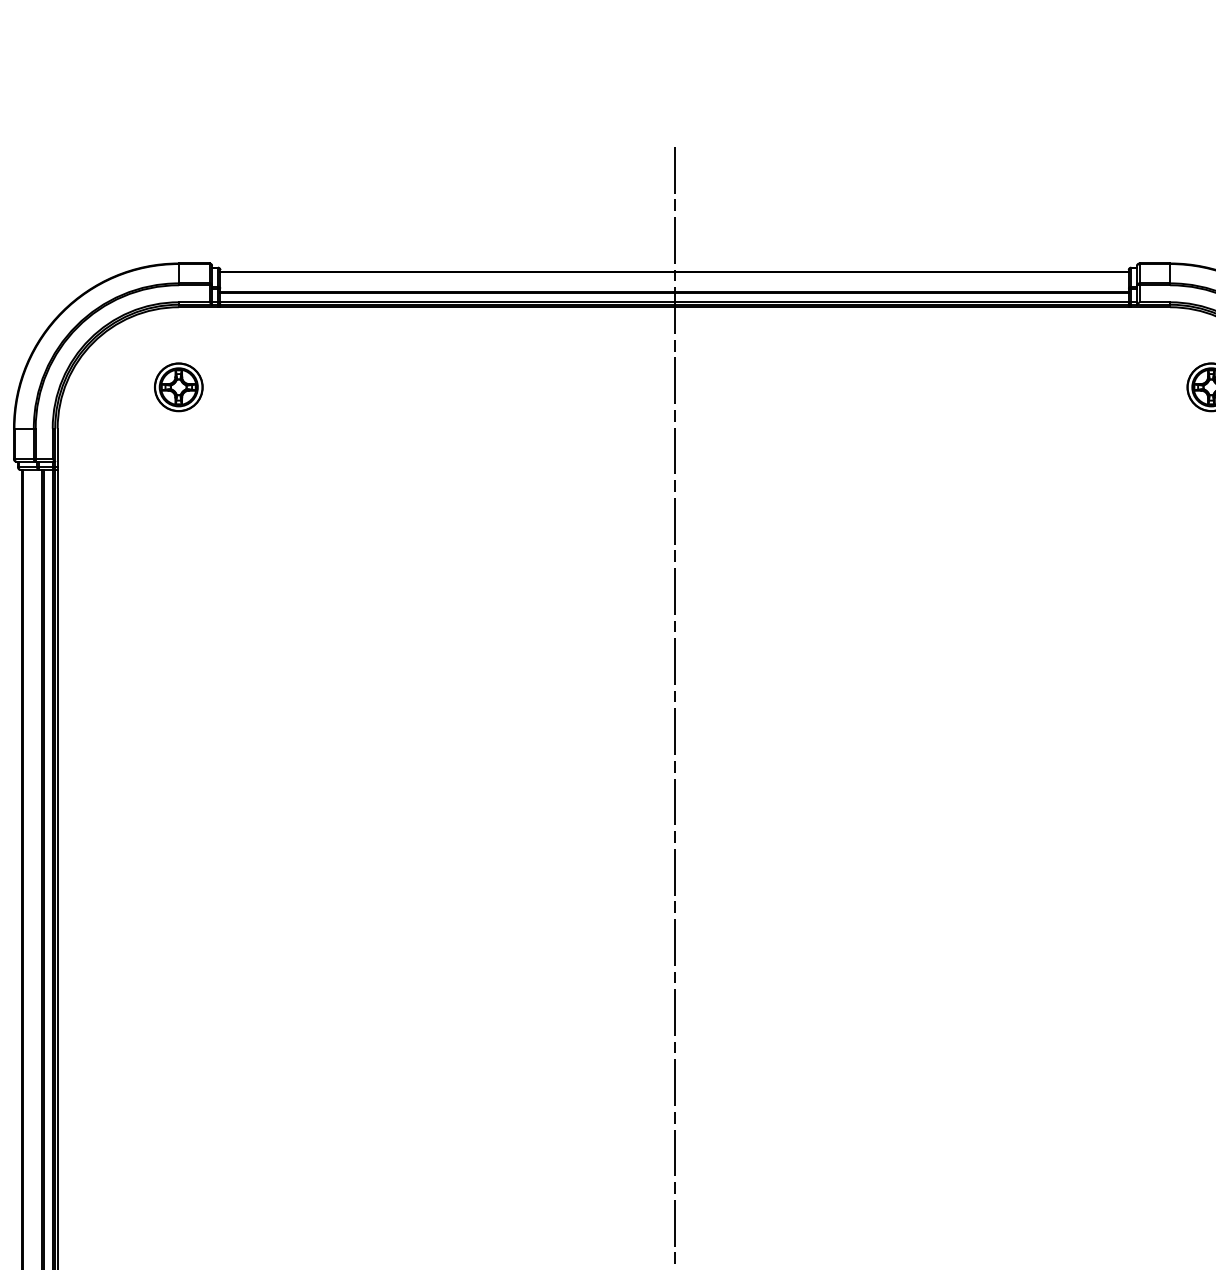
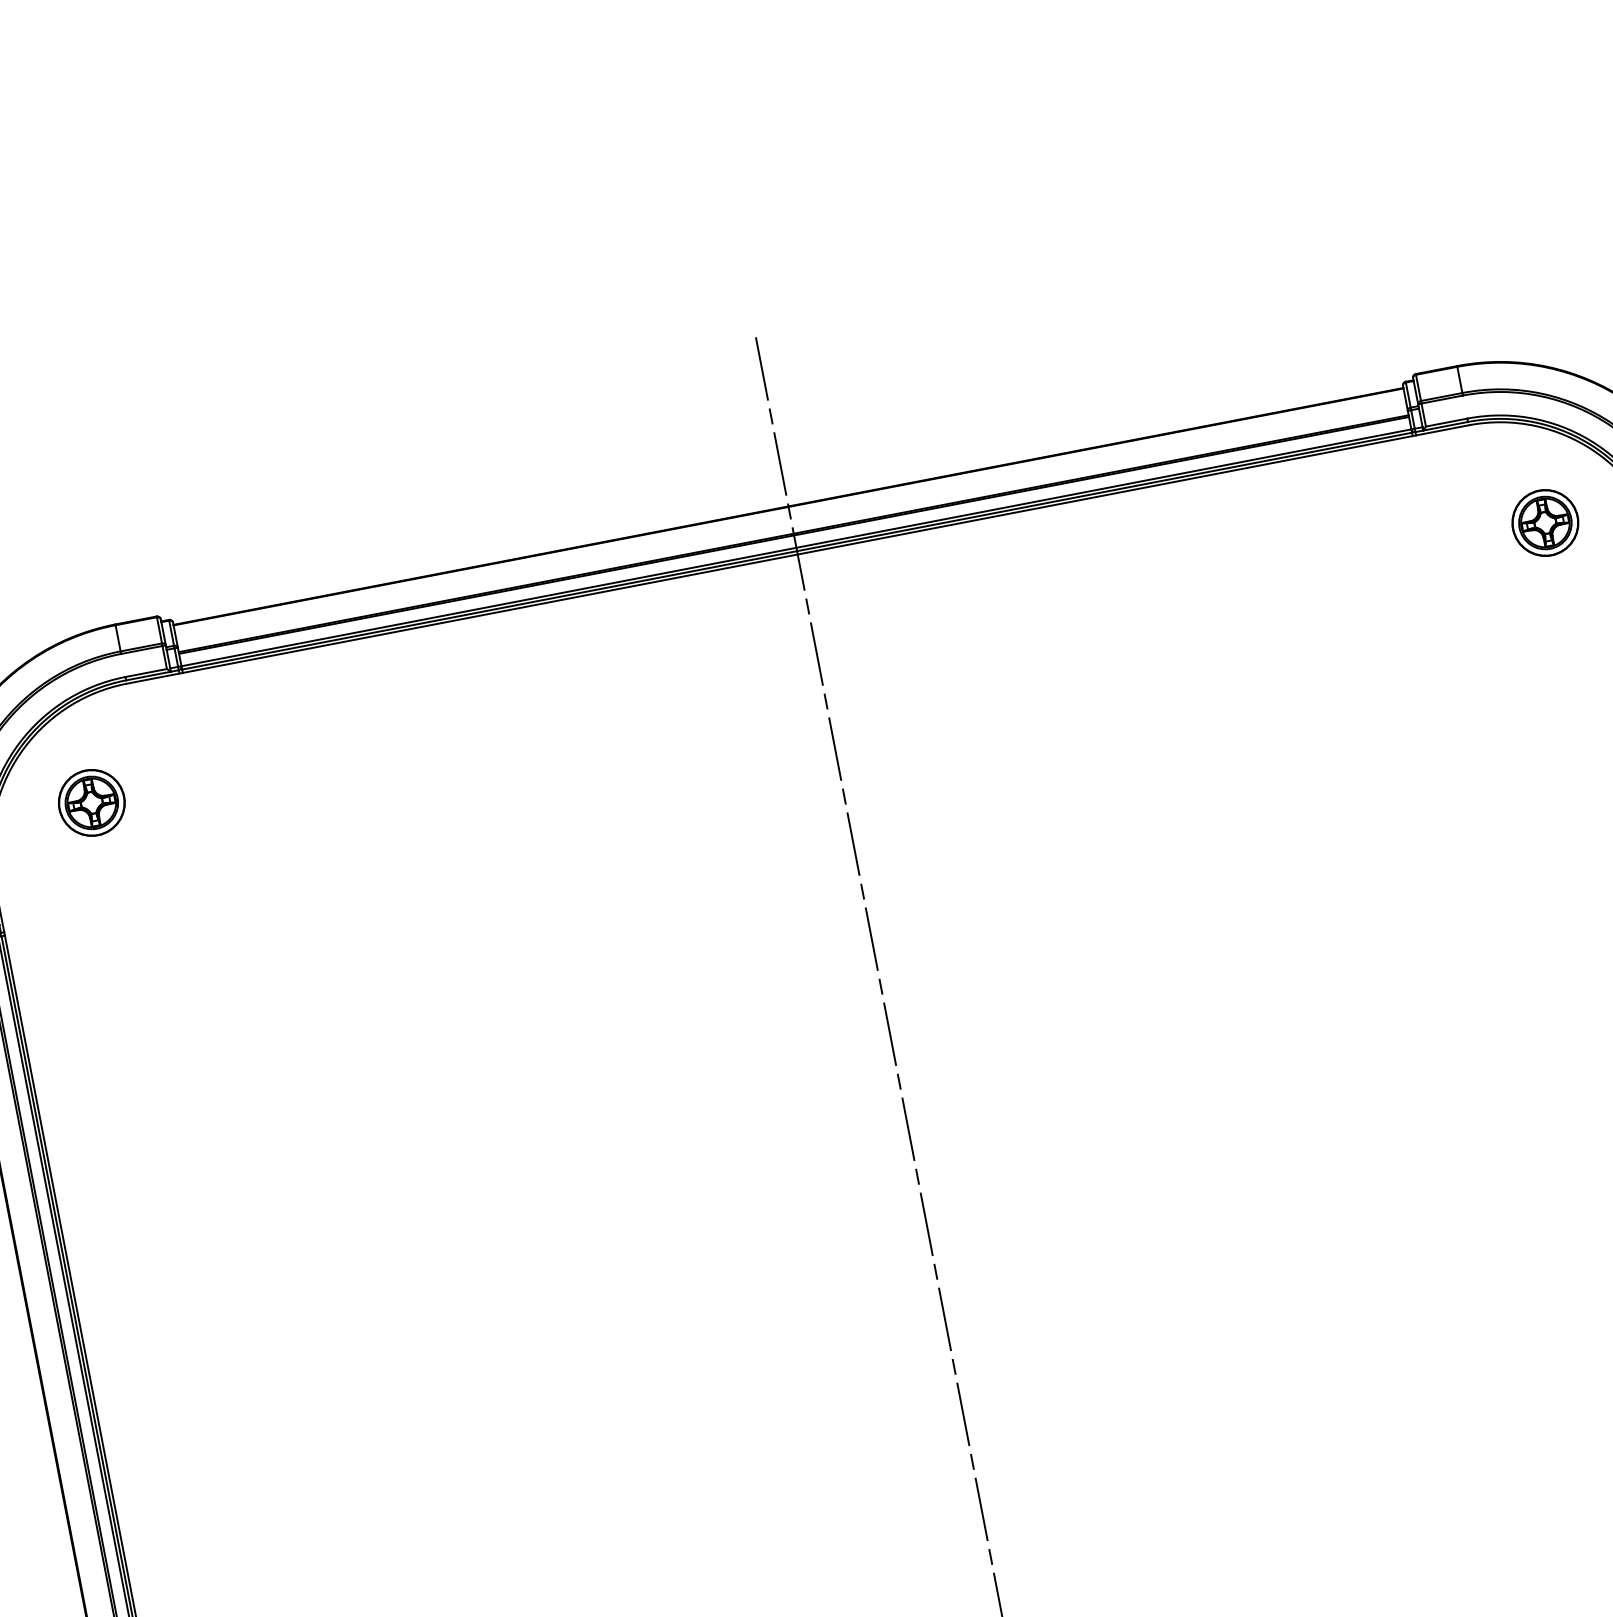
part: (178, 387) -> (91, 803), moved

